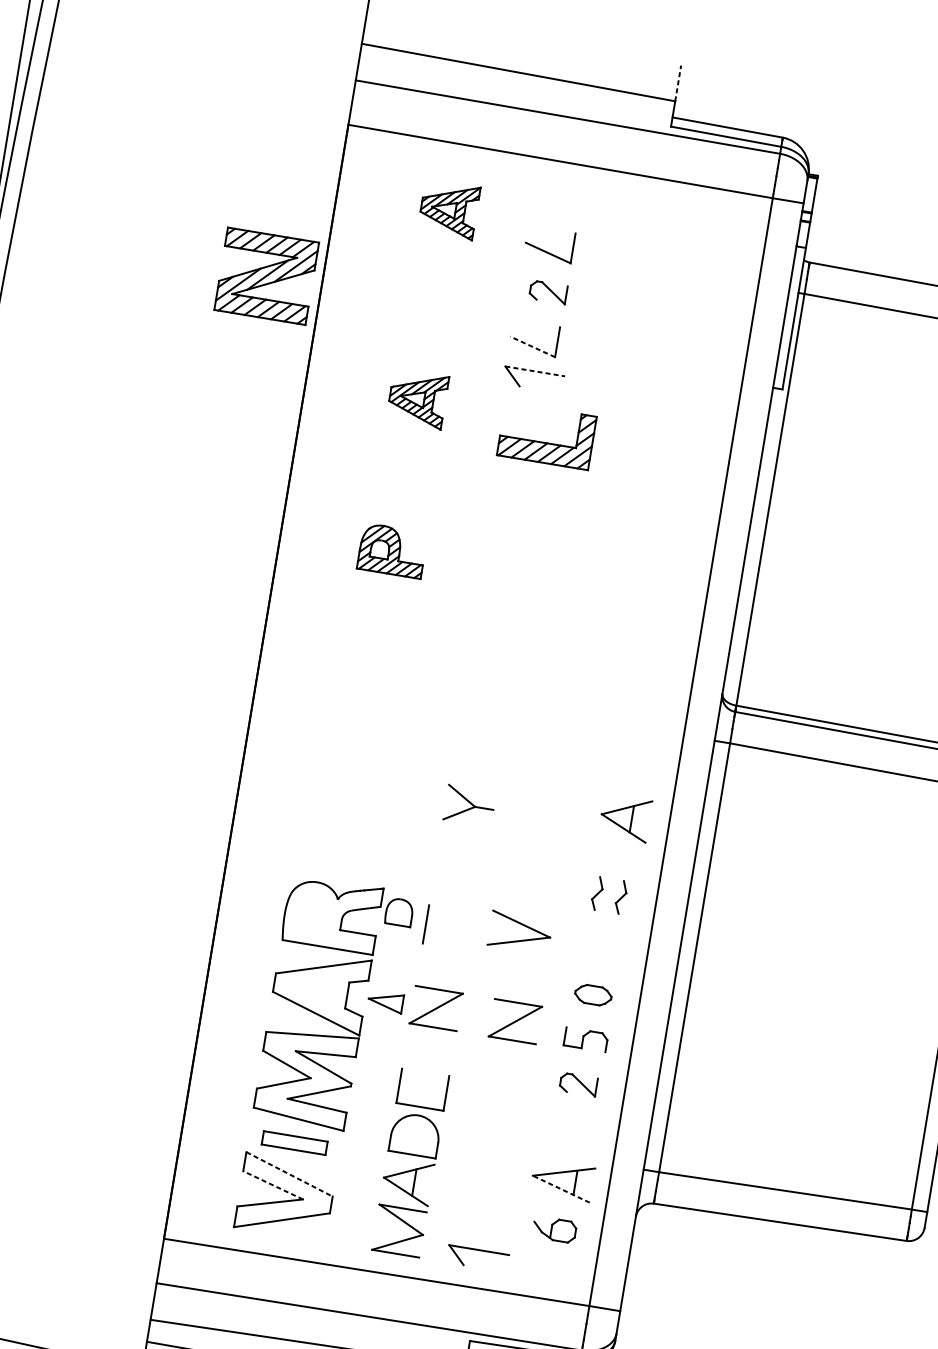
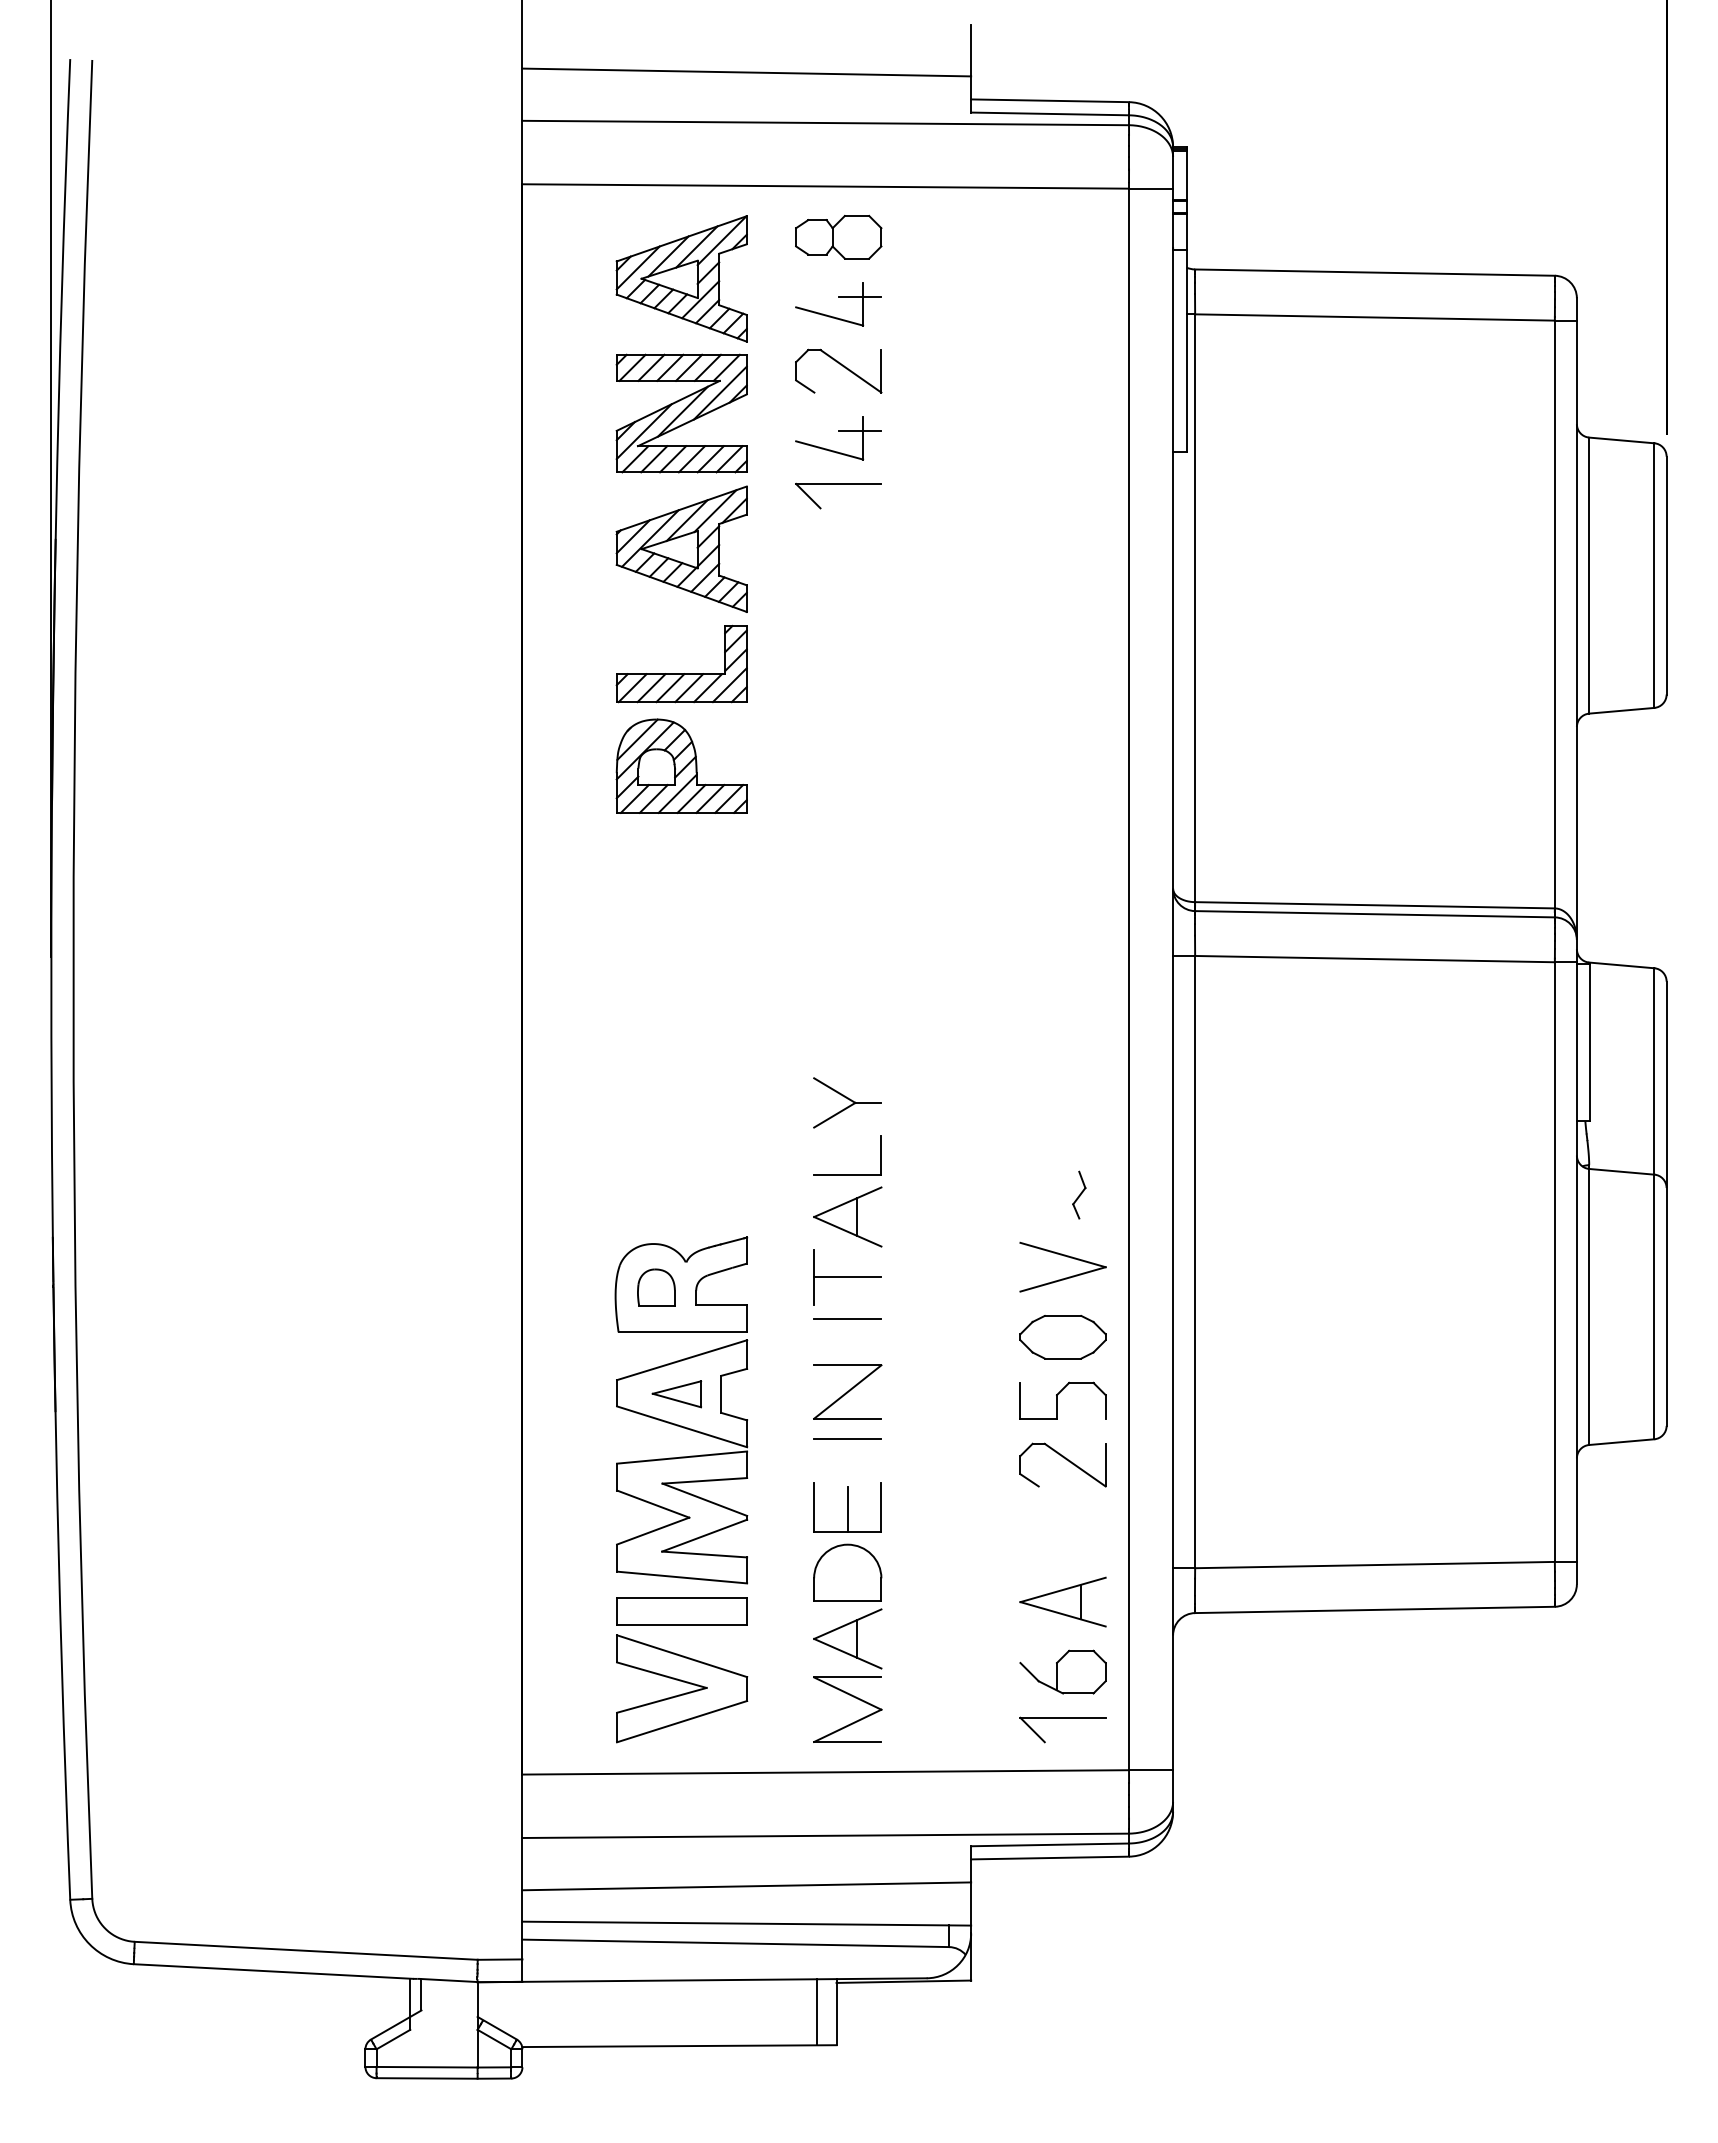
line: (678, 83) -> (971, 50), dashed -> solid
part: (563, 198) -> (838, 236), added
part: (448, 209) -> (681, 278), size x1.67
line: (571, 243) -> (859, 297), added
part: (266, 276) -> (681, 413), moved
part: (548, 291) -> (838, 370), size x1.67
line: (555, 337) -> (859, 431), added
line: (532, 346) -> (829, 450), dashed -> solid
line: (535, 371) -> (838, 483), dashed -> solid
part: (417, 398) -> (681, 548), size x1.67
part: (545, 442) -> (681, 673), moved
part: (392, 550) -> (681, 765), size x1.43
part: (625, 817) -> (847, 1216), moved
part: (461, 856) -> (847, 1174), added
part: (597, 893) -> (1045, 1194), removed
part: (399, 912) -> (656, 1287), moved
part: (521, 925) -> (1063, 1256), moved
line: (449, 928) -> (847, 1277), added
line: (444, 957) -> (847, 1319), added
part: (592, 995) -> (1062, 1337), size x1.67
part: (385, 1001) -> (676, 1394), moved
part: (515, 1021) -> (960, 1391), removed
part: (585, 1039) -> (1062, 1400), size x1.43
line: (430, 1041) -> (847, 1438), added
part: (578, 1084) -> (1062, 1464), size x1.67
line: (422, 1090) -> (847, 1509), added
part: (294, 1142) -> (681, 1611), size x1.43
line: (289, 1174) -> (682, 1656), dashed -> solid
line: (272, 1185) -> (661, 1675), dashed -> solid
line: (560, 1189) -> (1062, 1614), dashed -> solid
part: (554, 1229) -> (1062, 1671), size x1.43
part: (478, 1250) -> (1062, 1718), moved

